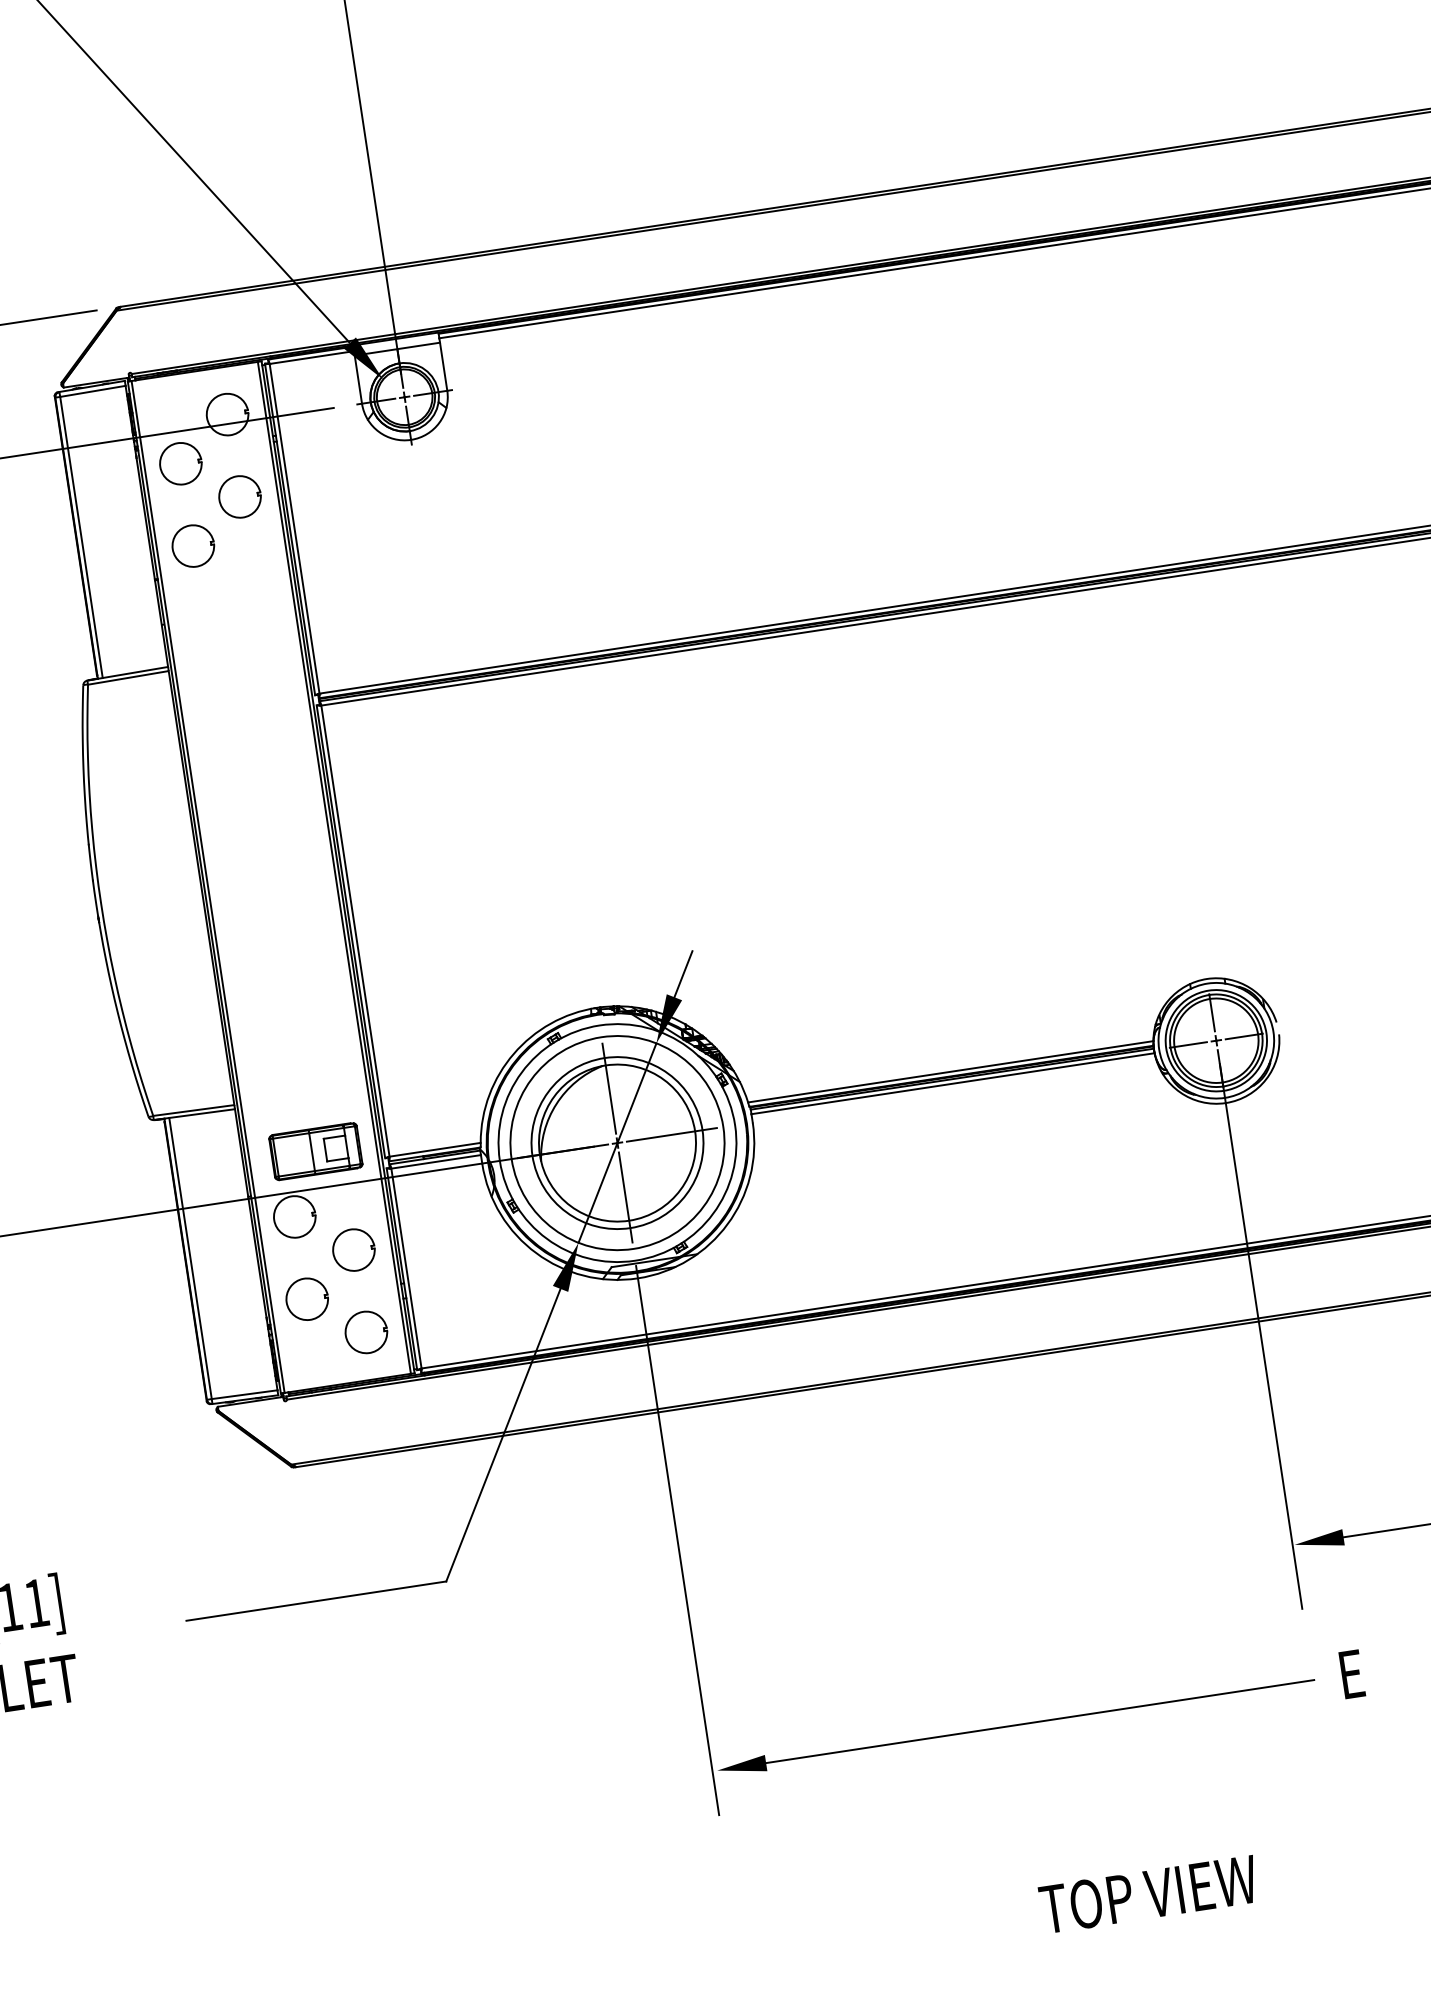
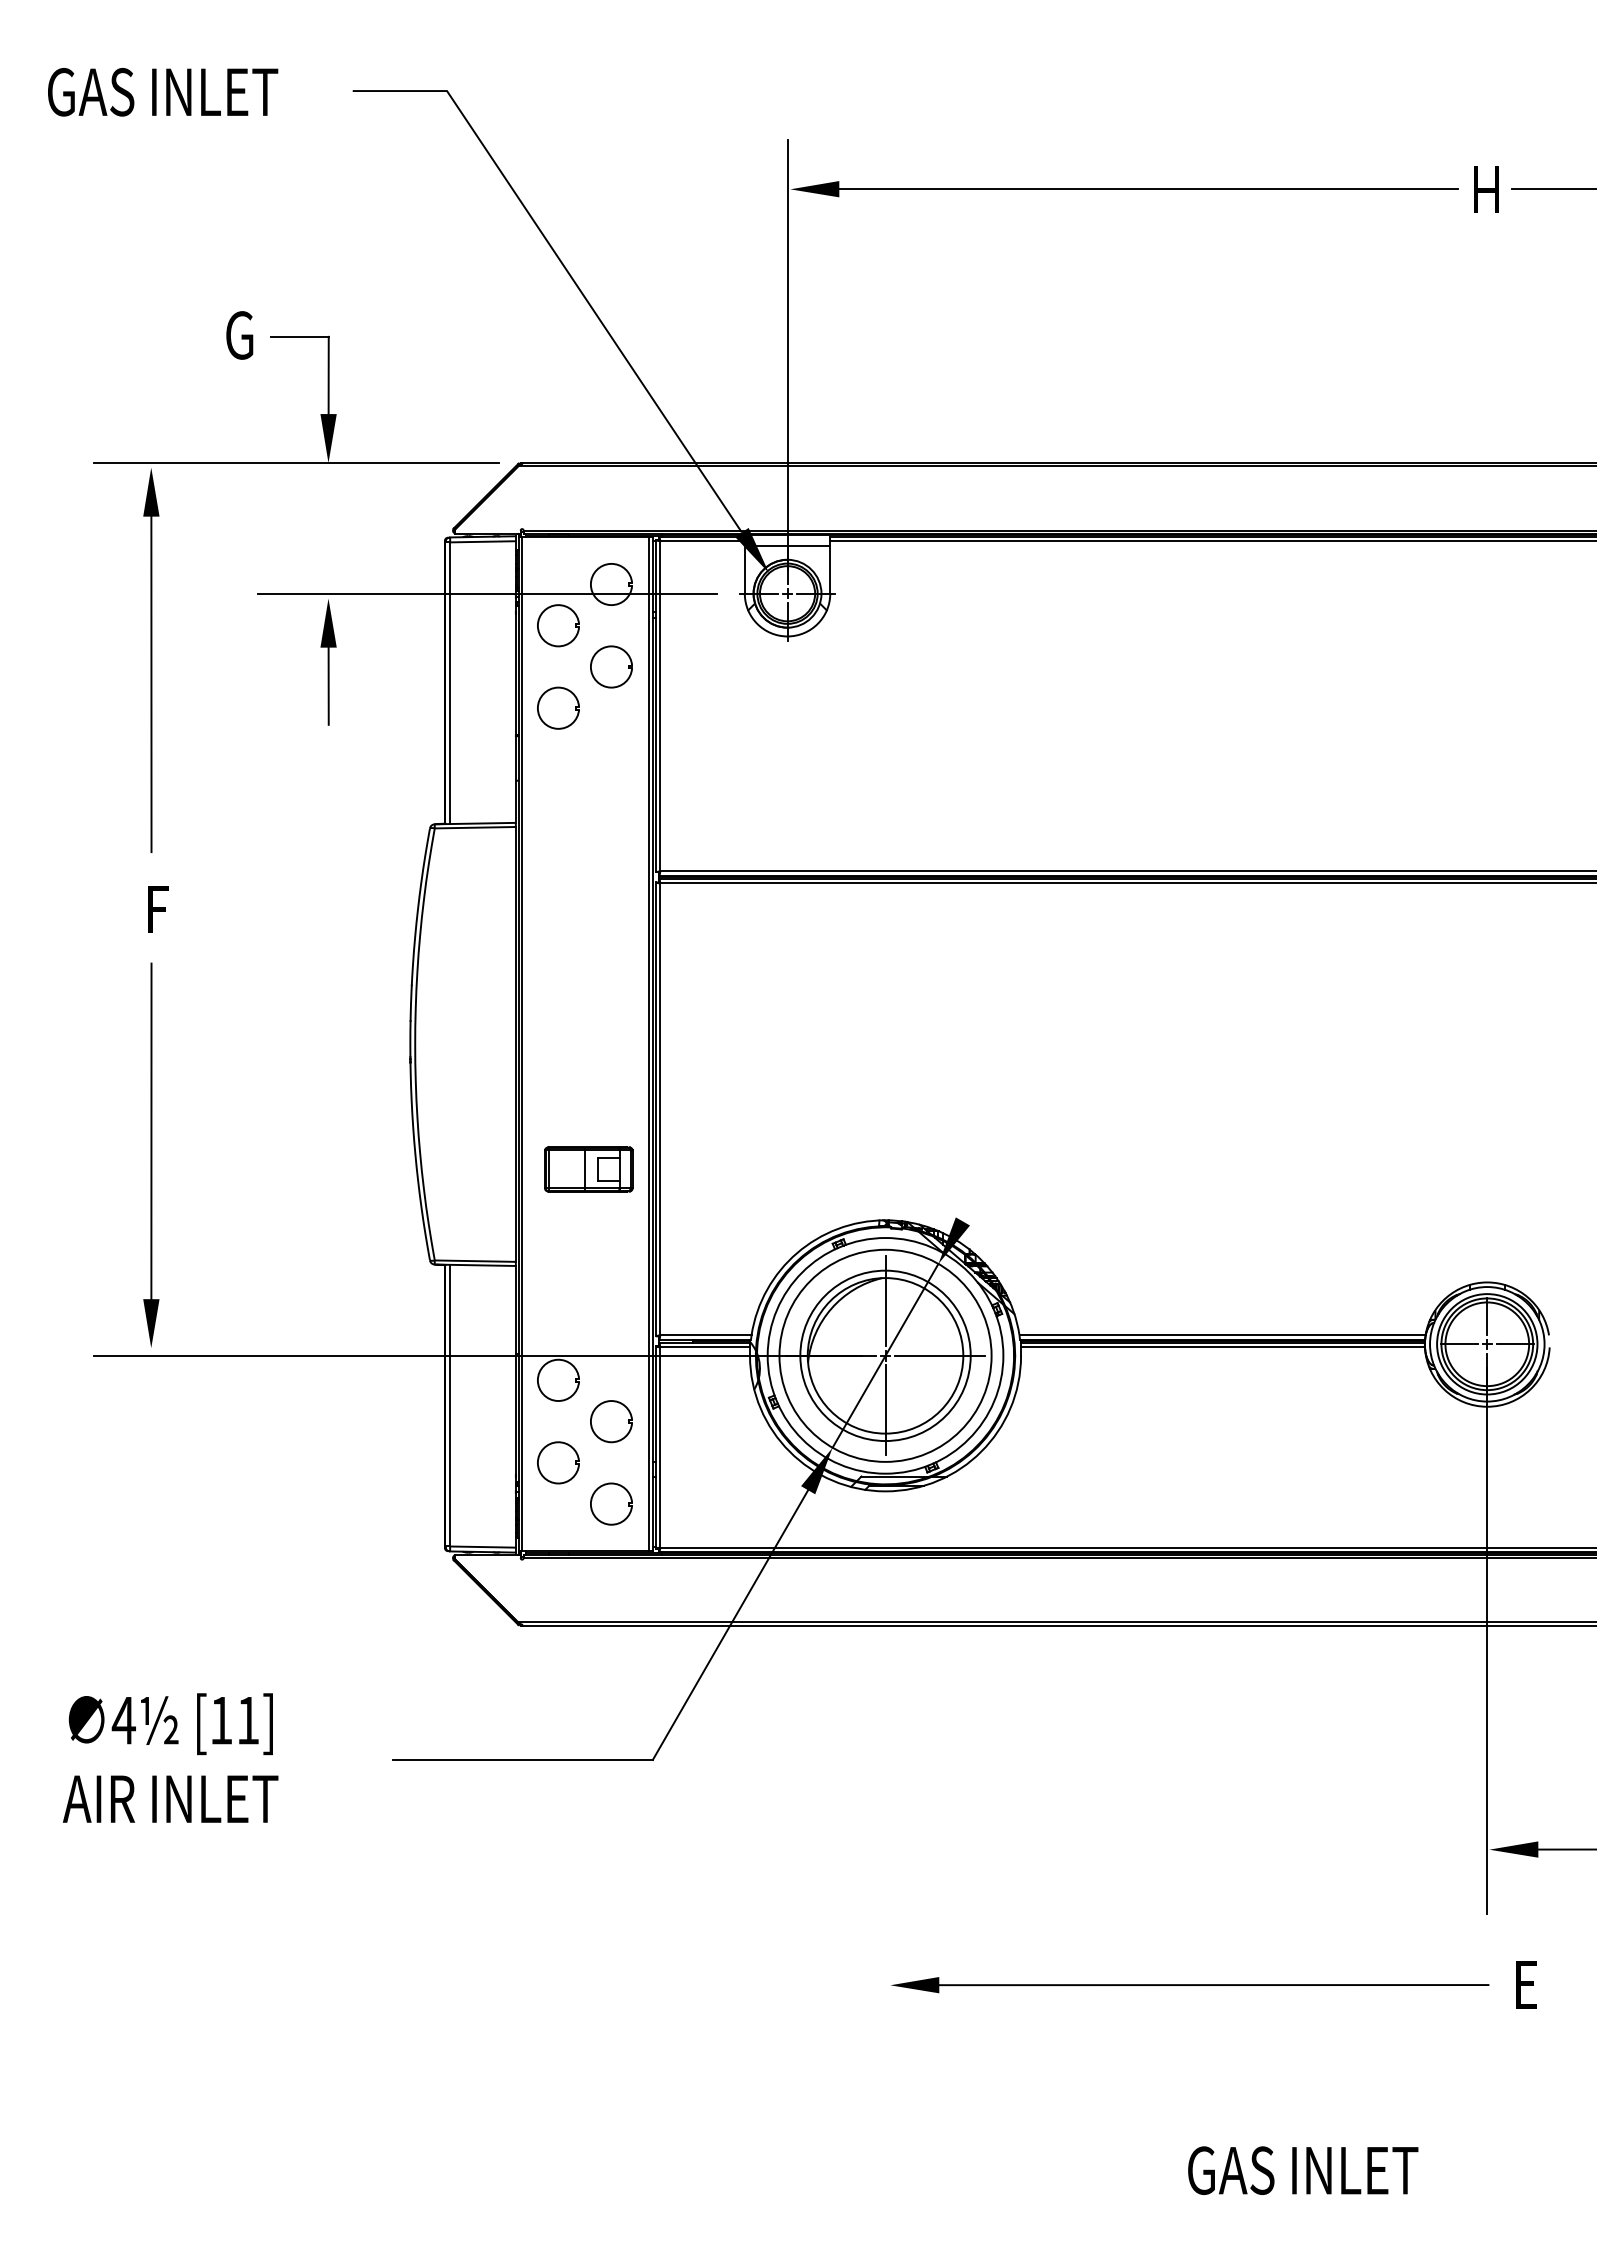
line: (682, 973) -> (974, 1199), removed
part: (315, 1151) -> (588, 1169), moved
line: (677, 1540) -> (885, 1754), removed
text: (1156, 1893) -> (1302, 2170), TOP VIEW -> GAS INLET

